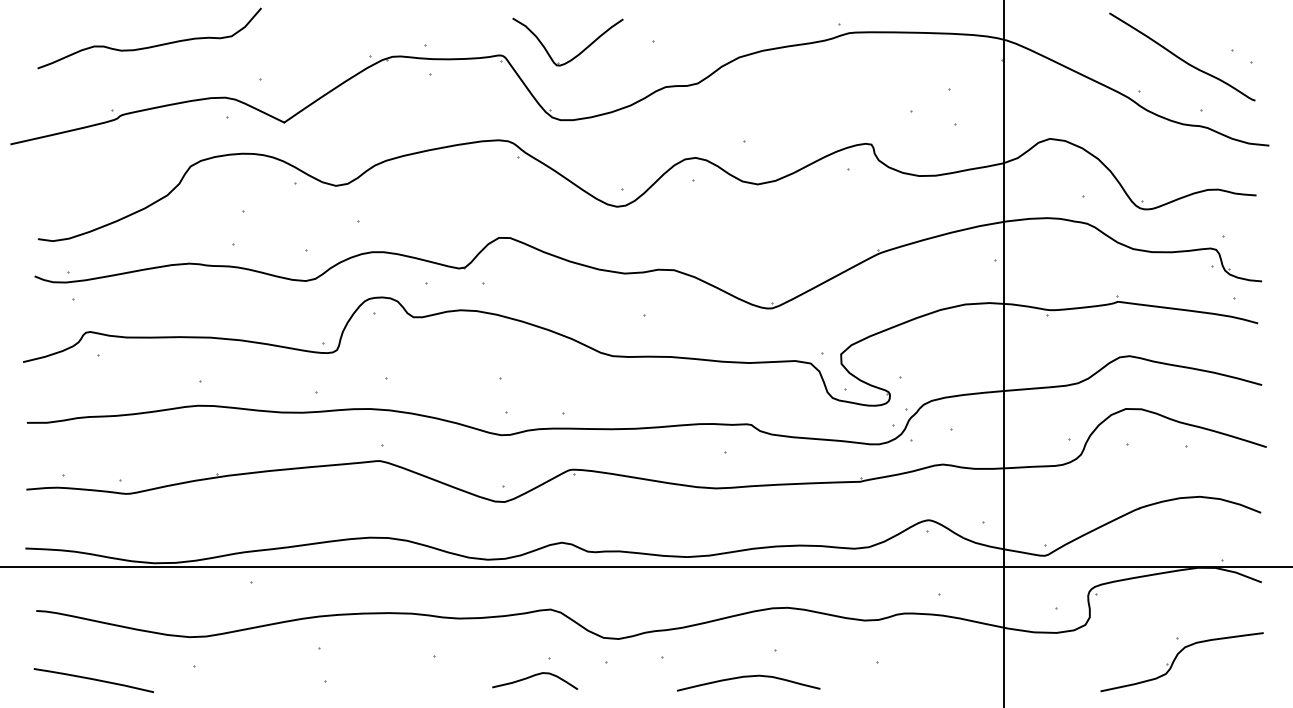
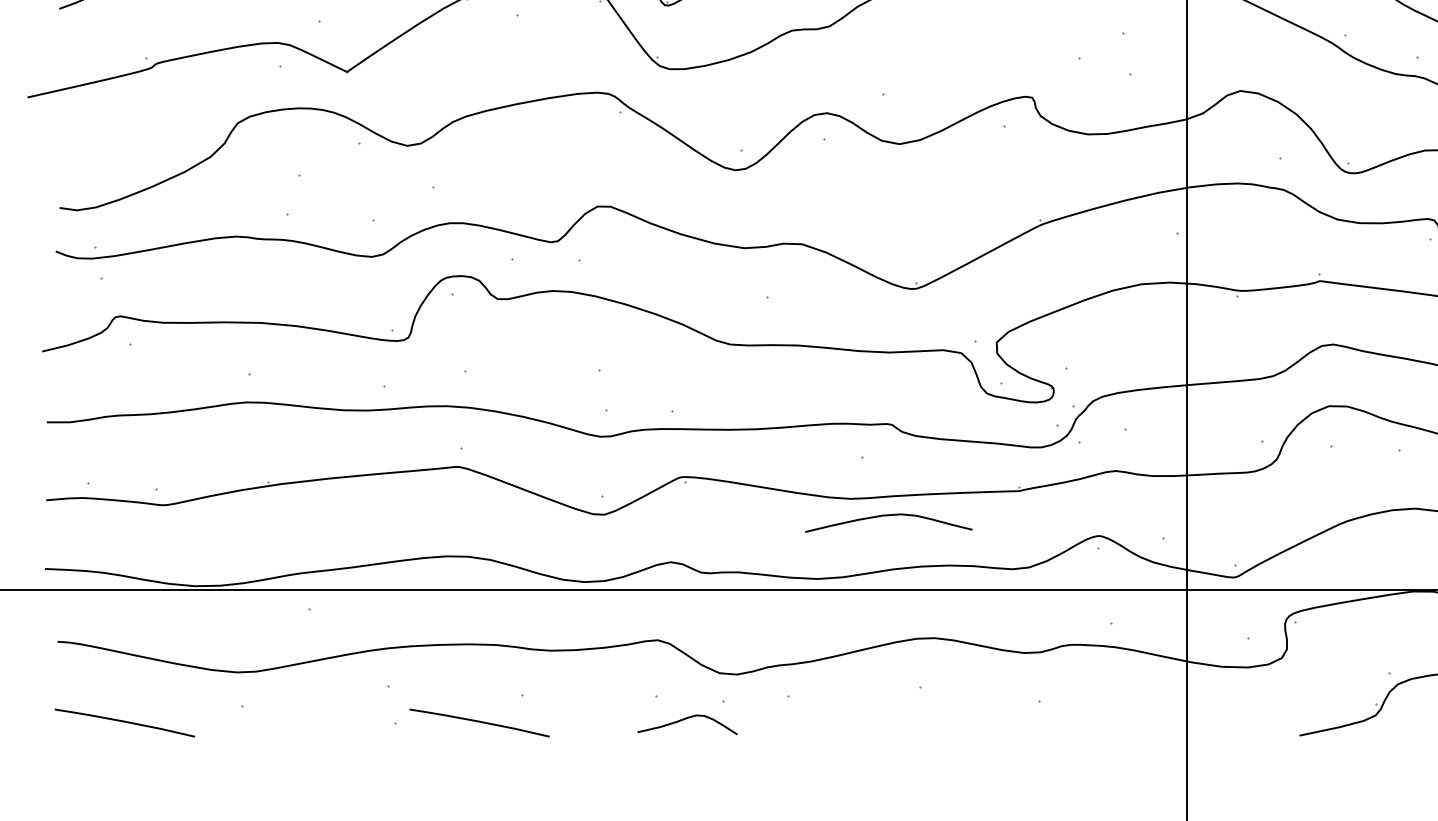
curve: (534, 676) -> (686, 719), moved
curve: (748, 677) -> (888, 516), moved
curve: (397, 680) -> (479, 722), added

